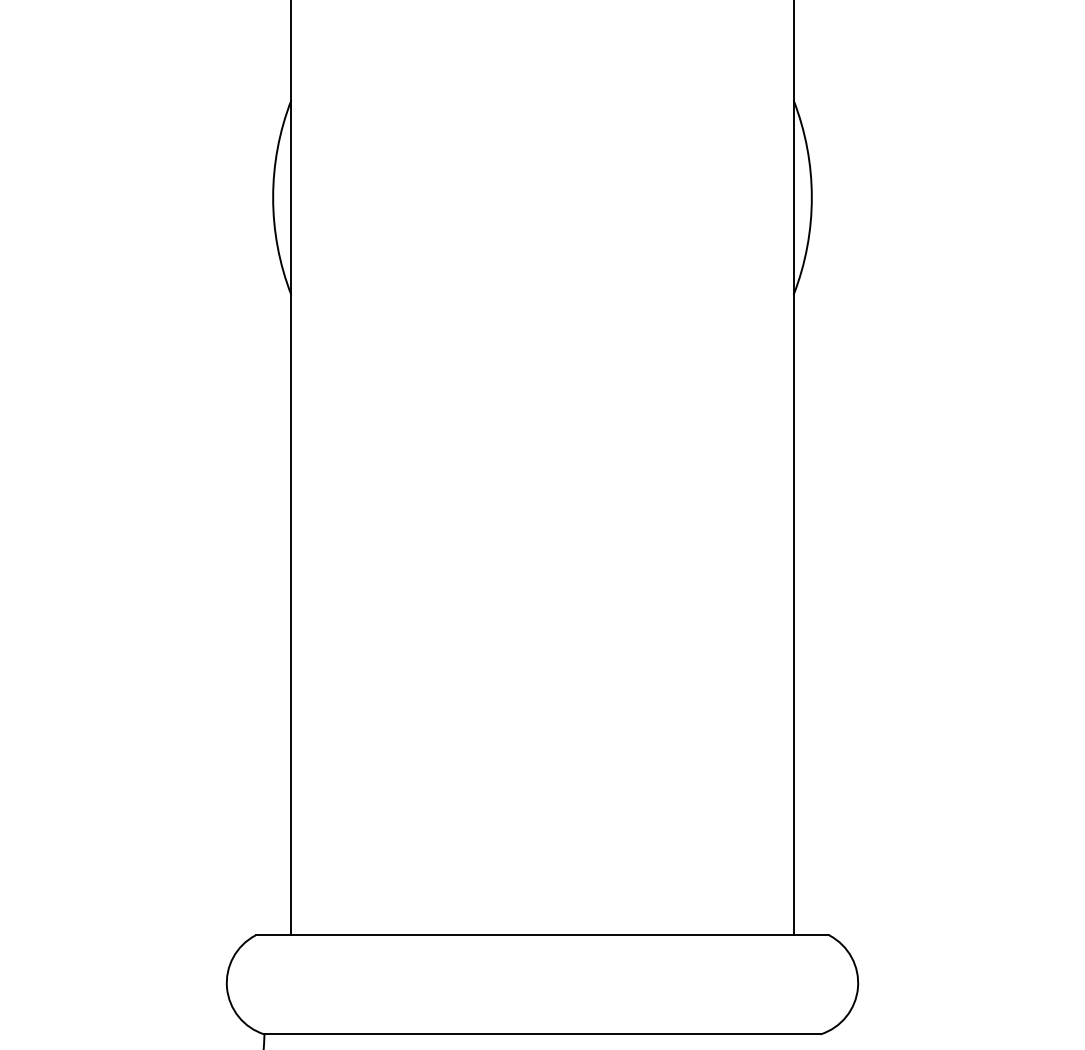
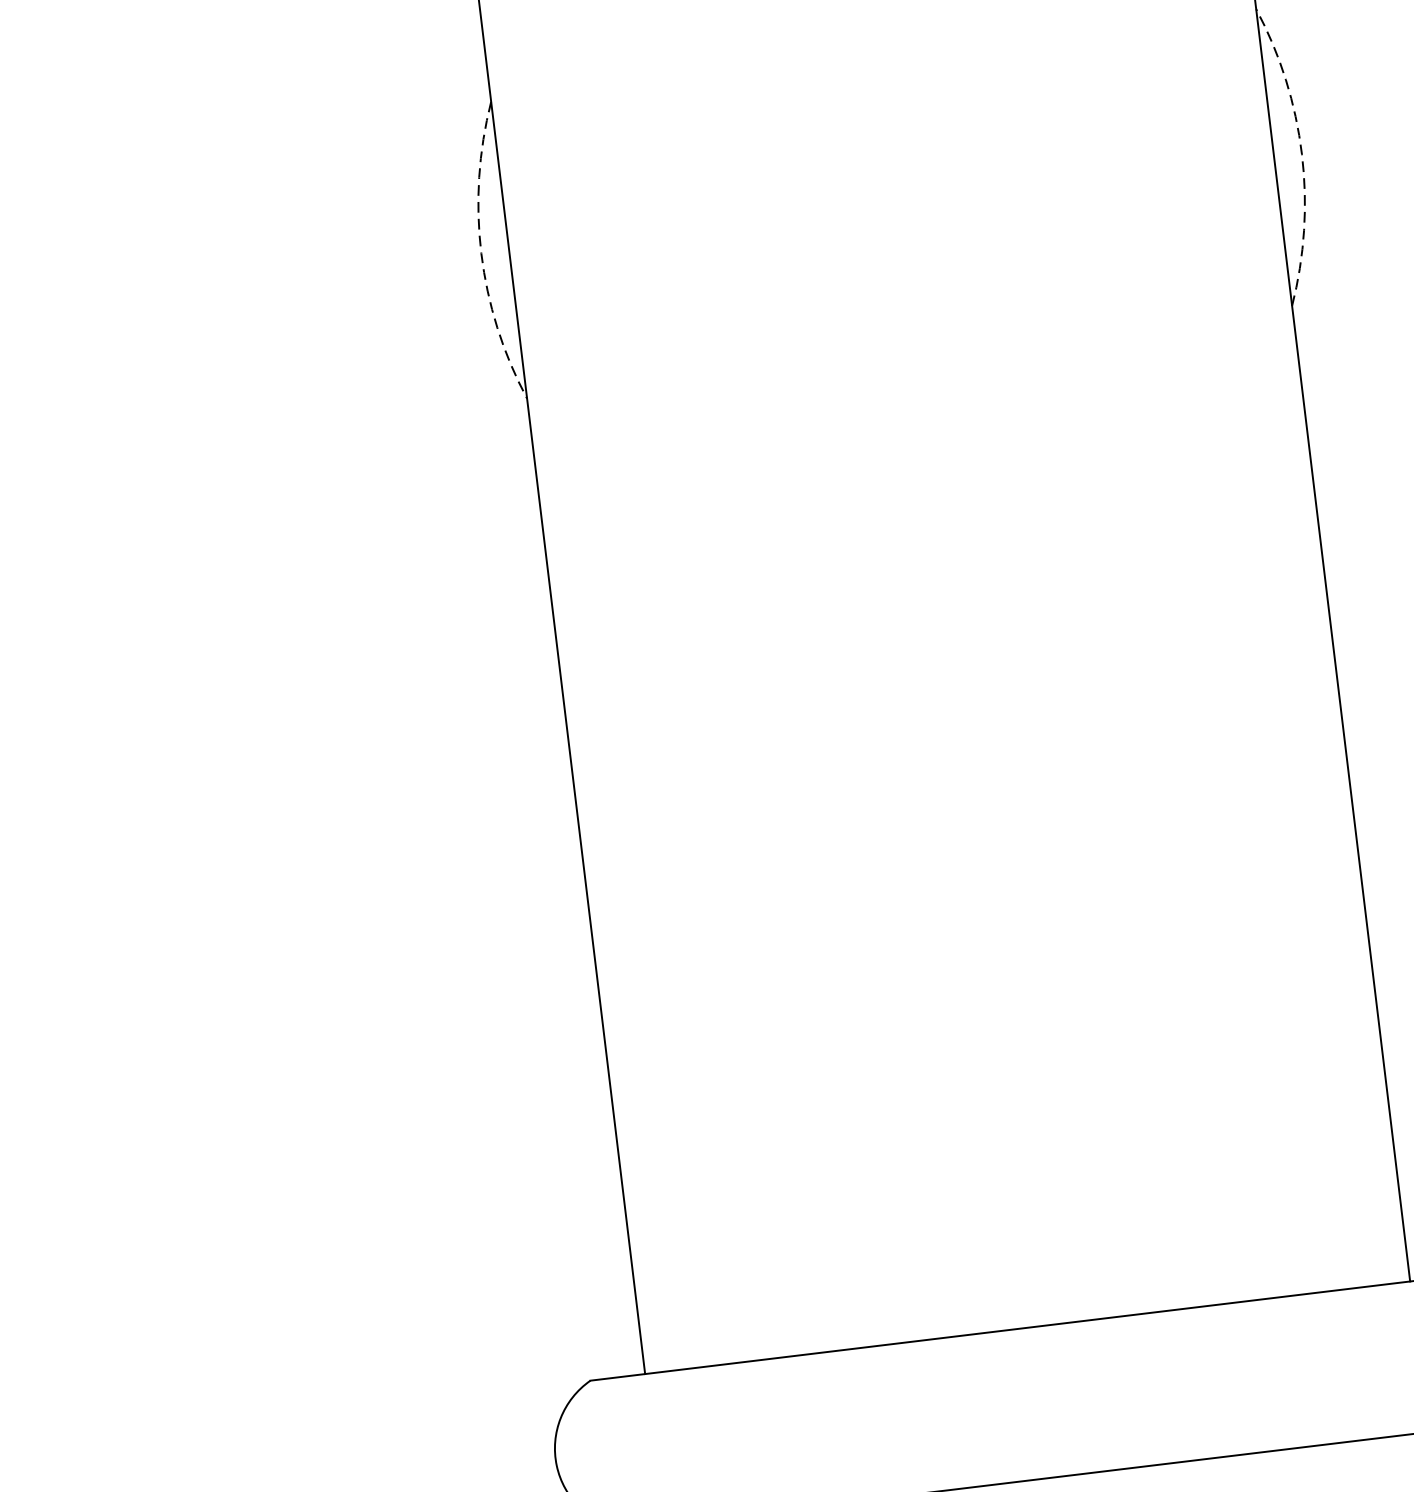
arc: (273, 197) -> (481, 253), solid -> dashed
arc: (811, 197) -> (1301, 154), solid -> dashed

